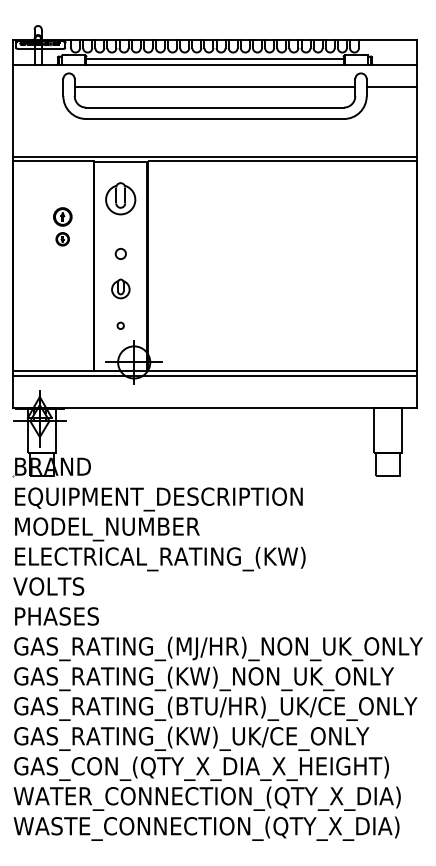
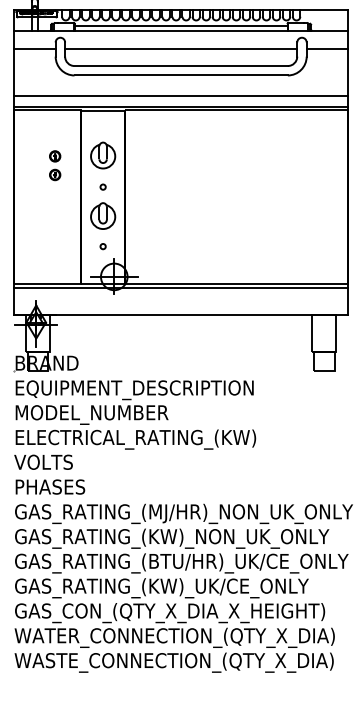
line: (37, 86) -> (34, 48), added
line: (214, 143) -> (180, 95), added
part: (120, 198) -> (102, 155), moved
part: (62, 216) -> (54, 156), size x0.71
circle: (120, 253) -> (102, 186), size x0.62
part: (120, 288) -> (102, 215), size x1.67

